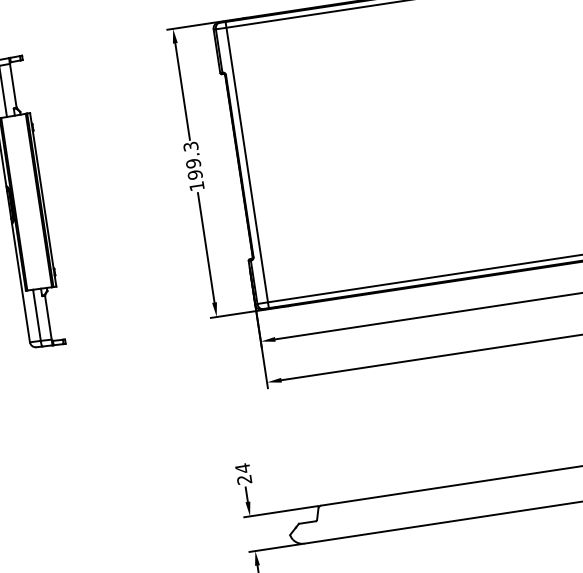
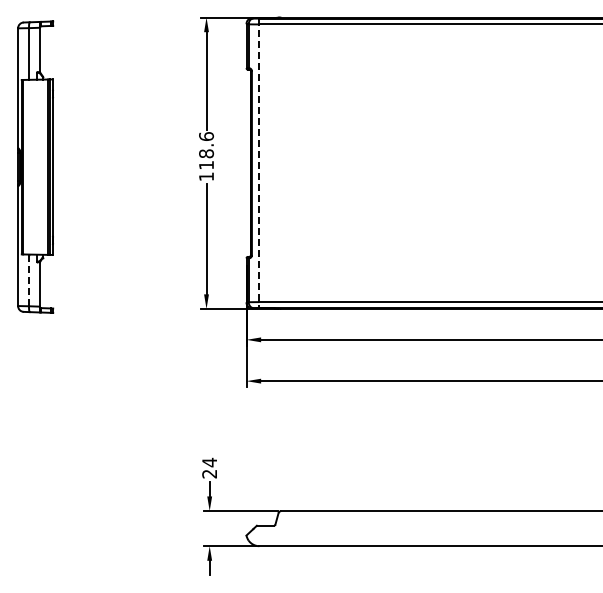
text: (193, 160) -> (206, 150), 199.3 -> 118.6
line: (247, 165) -> (259, 163), solid -> dashed
line: (37, 315) -> (29, 280), solid -> dashed

